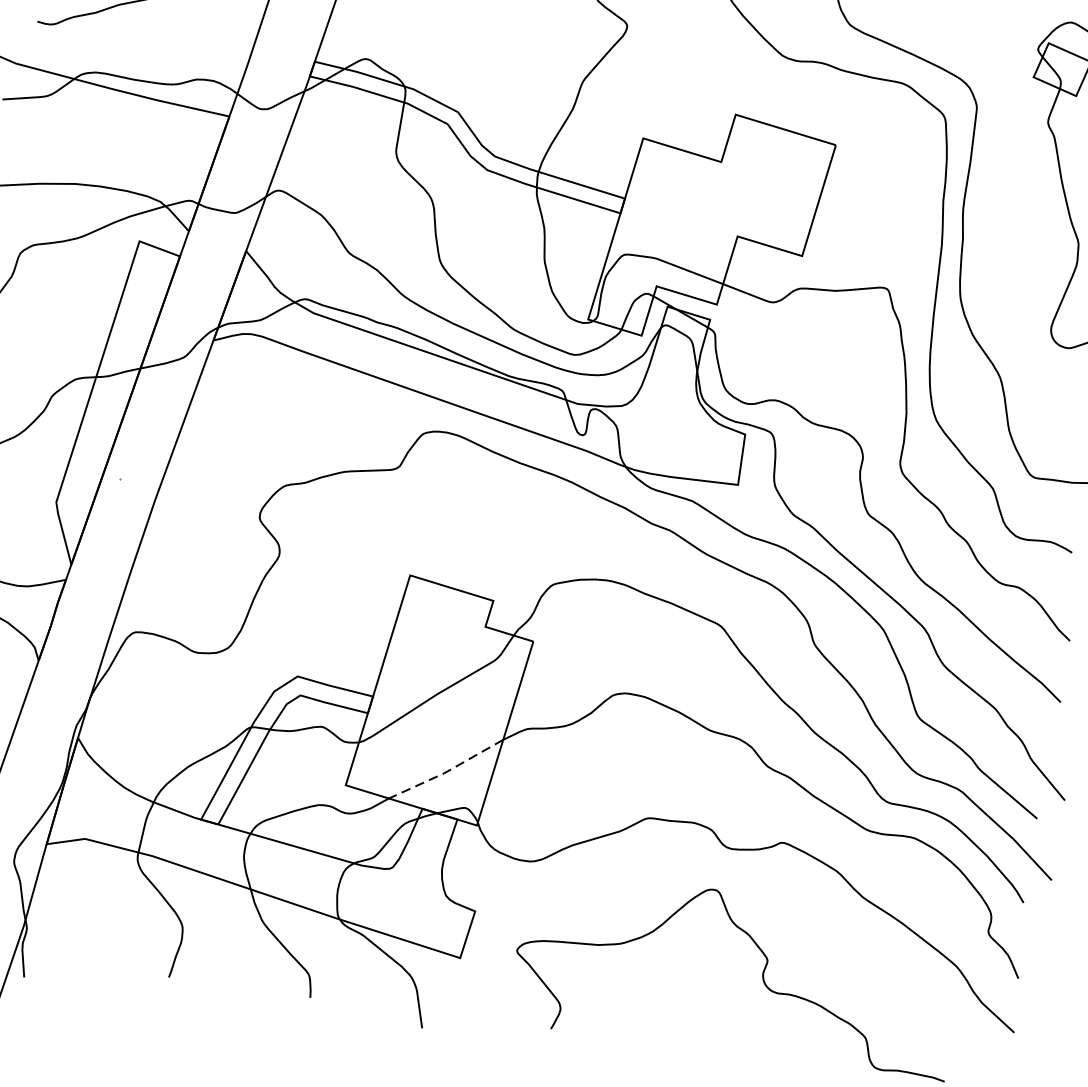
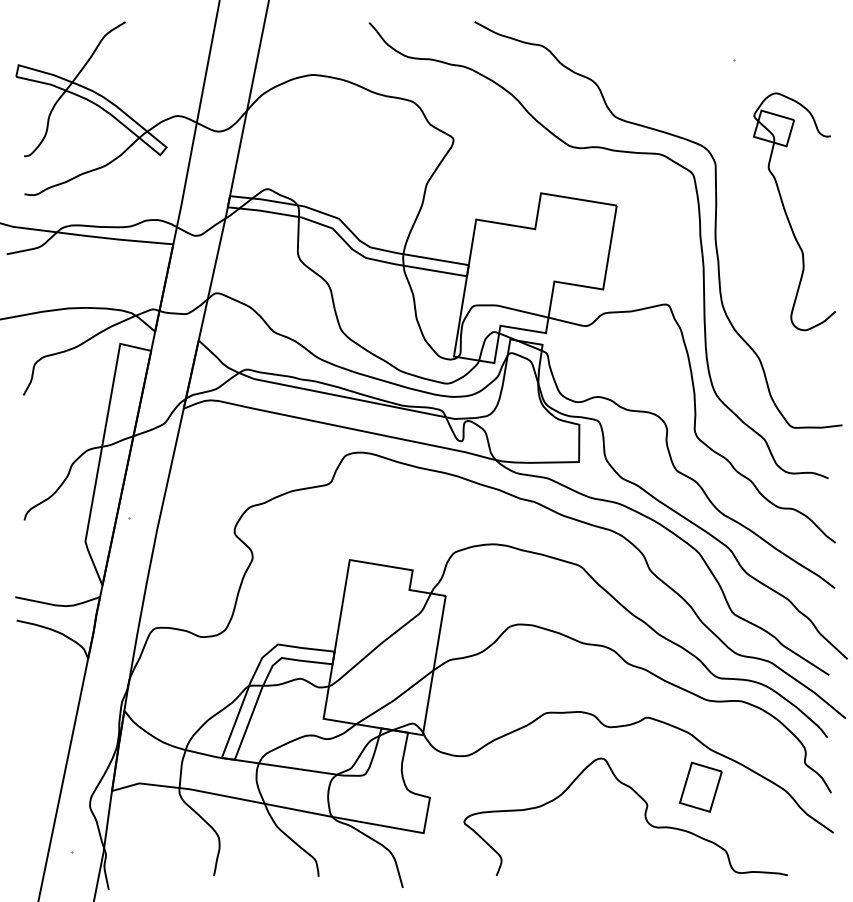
line: (446, 772) -> (395, 699), dashed -> solid
part: (842, 945) -> (700, 786), added

